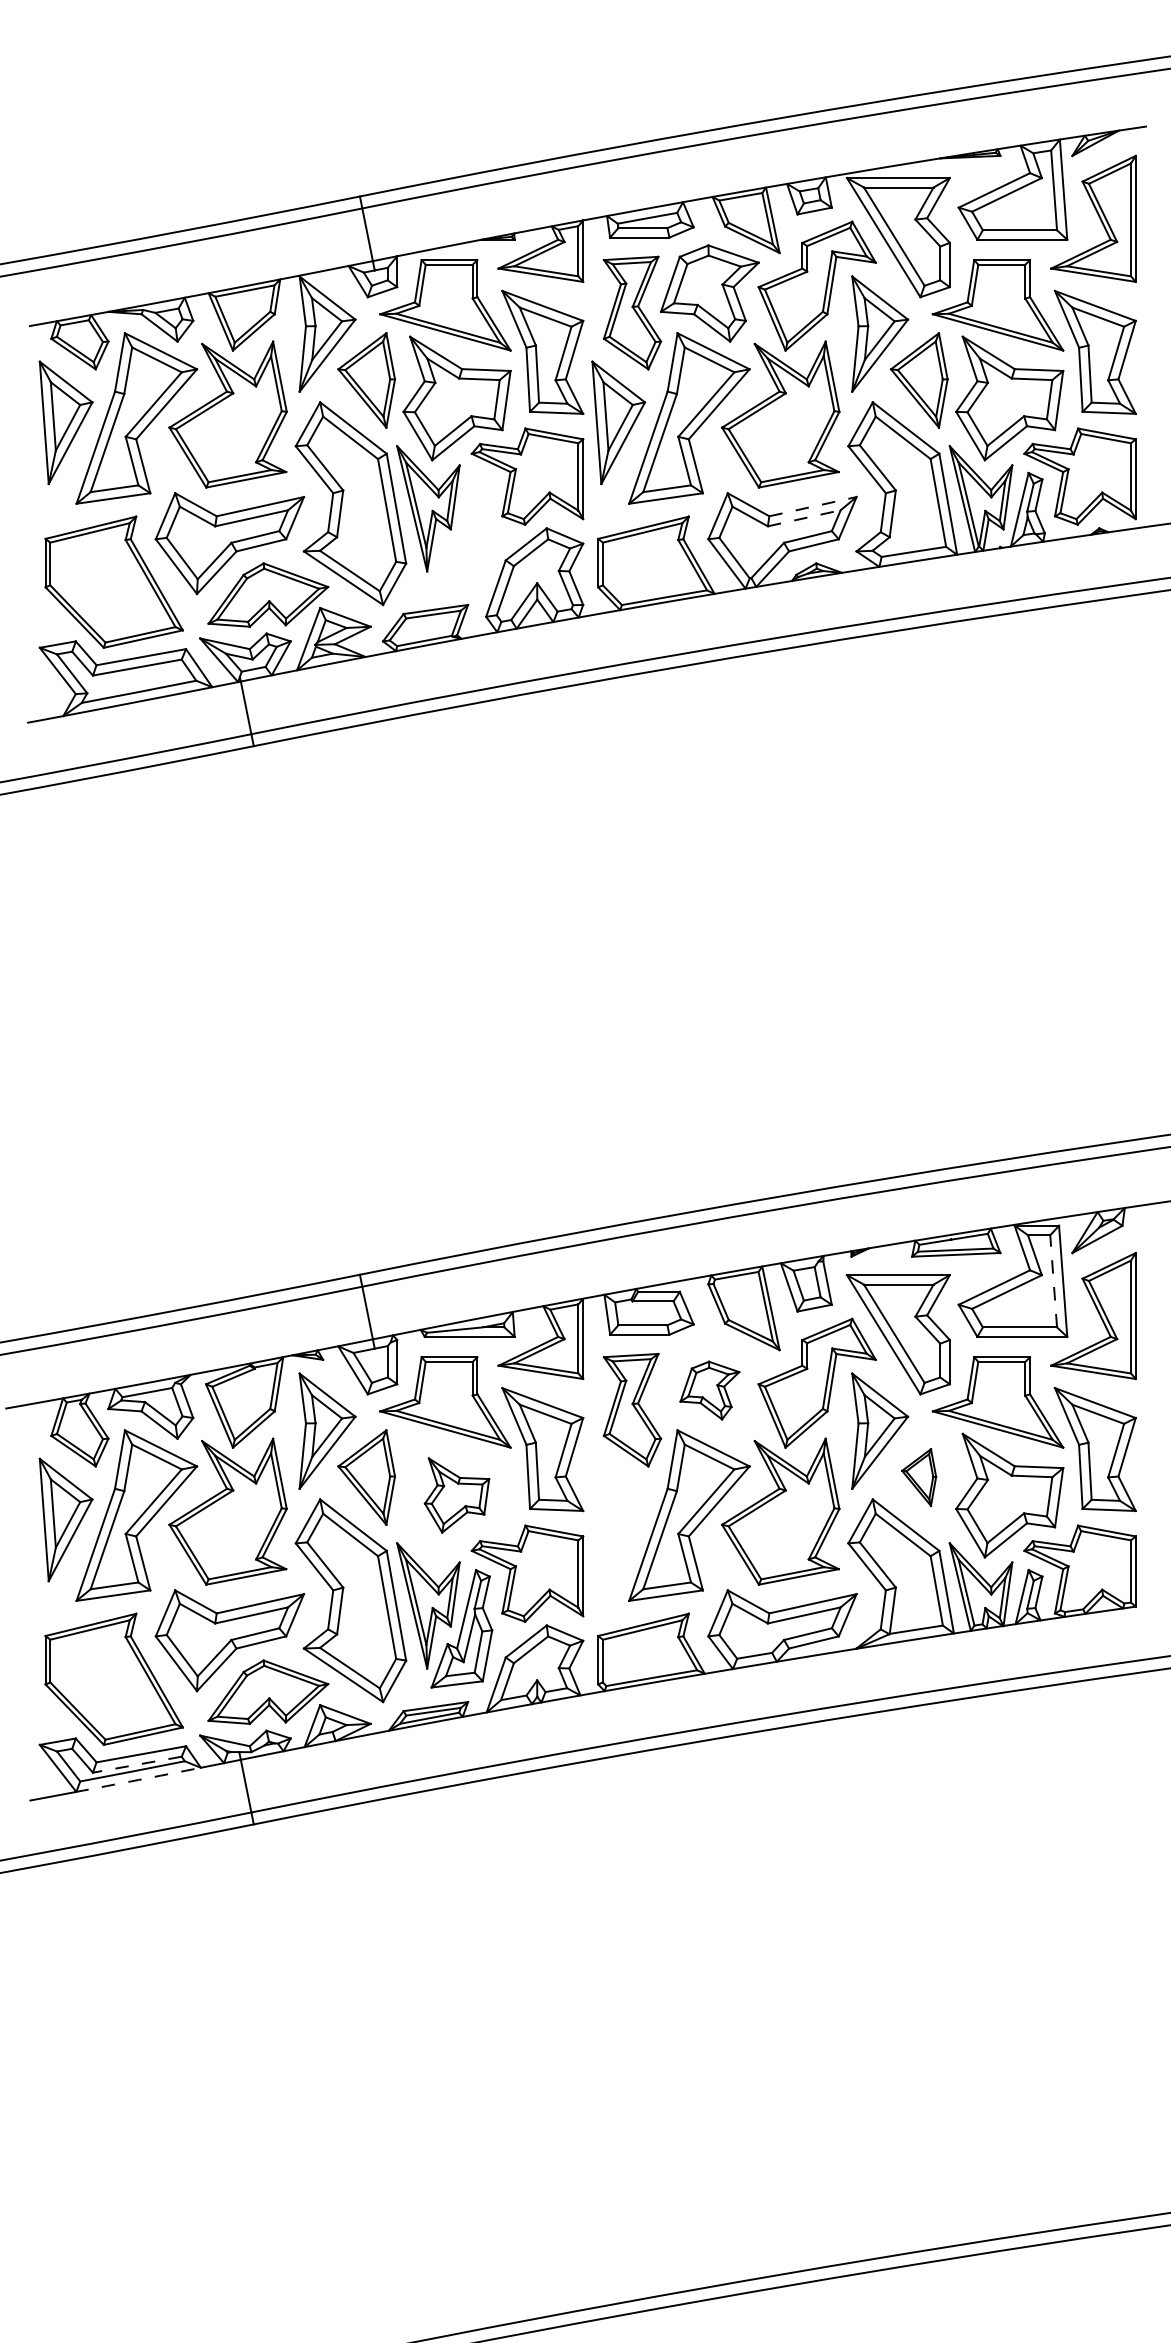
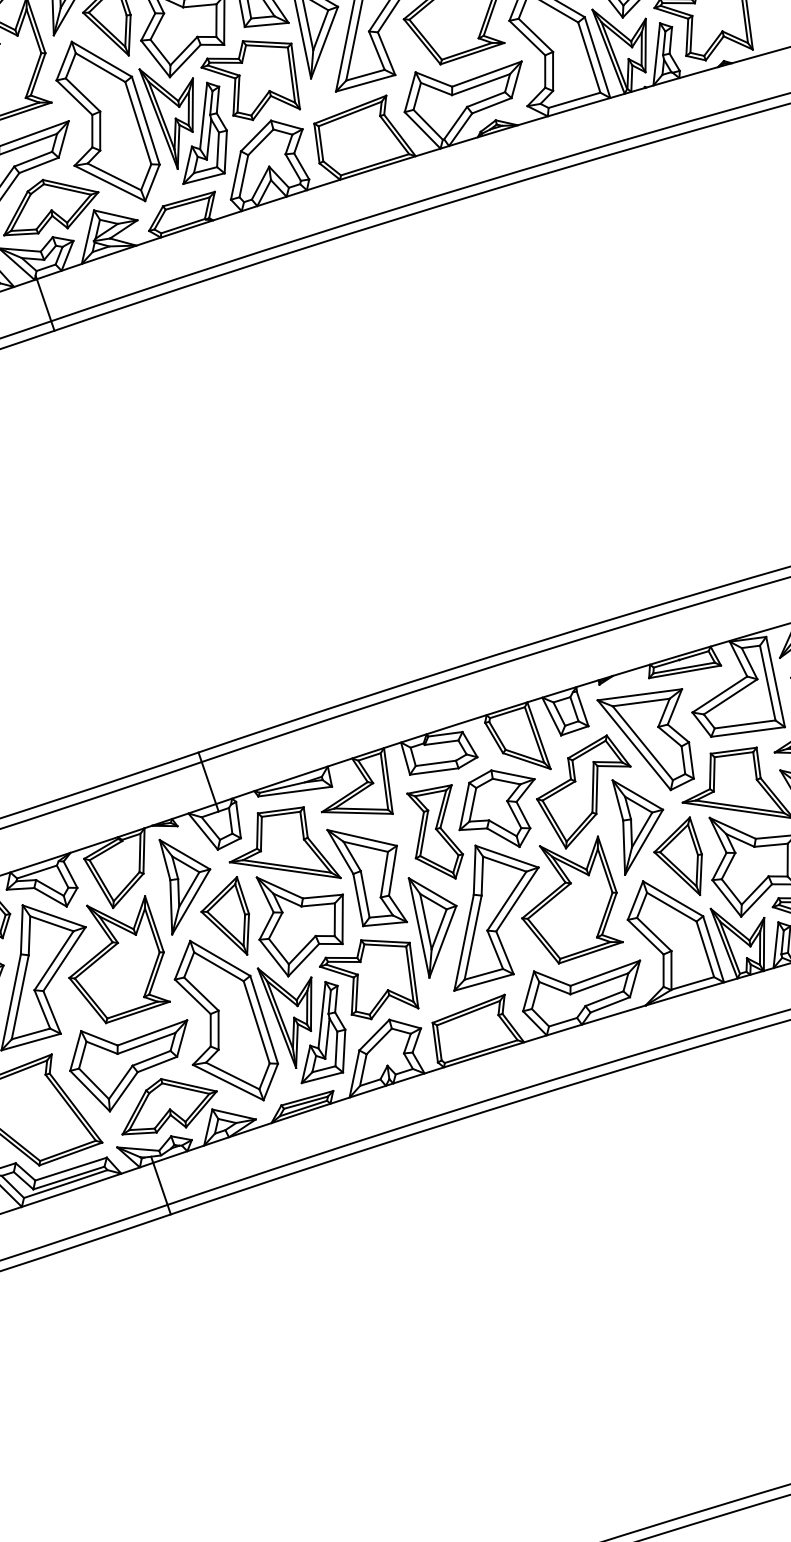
line: (812, 506) -> (486, 74), dashed -> solid
line: (804, 518) -> (481, 84), dashed -> solid
part: (461, 531) -> (201, 132), added
line: (1053, 1280) -> (767, 682), dashed -> solid
part: (709, 1390) -> (497, 809), size x1.67
part: (918, 1477) -> (678, 858), size x1.67
part: (456, 1495) -> (301, 923), size x1.67
part: (618, 1519) -> (436, 925), added
line: (136, 1764) -> (68, 1177), dashed -> solid
arc: (138, 1780) -> (71, 1190), dashed -> solid

